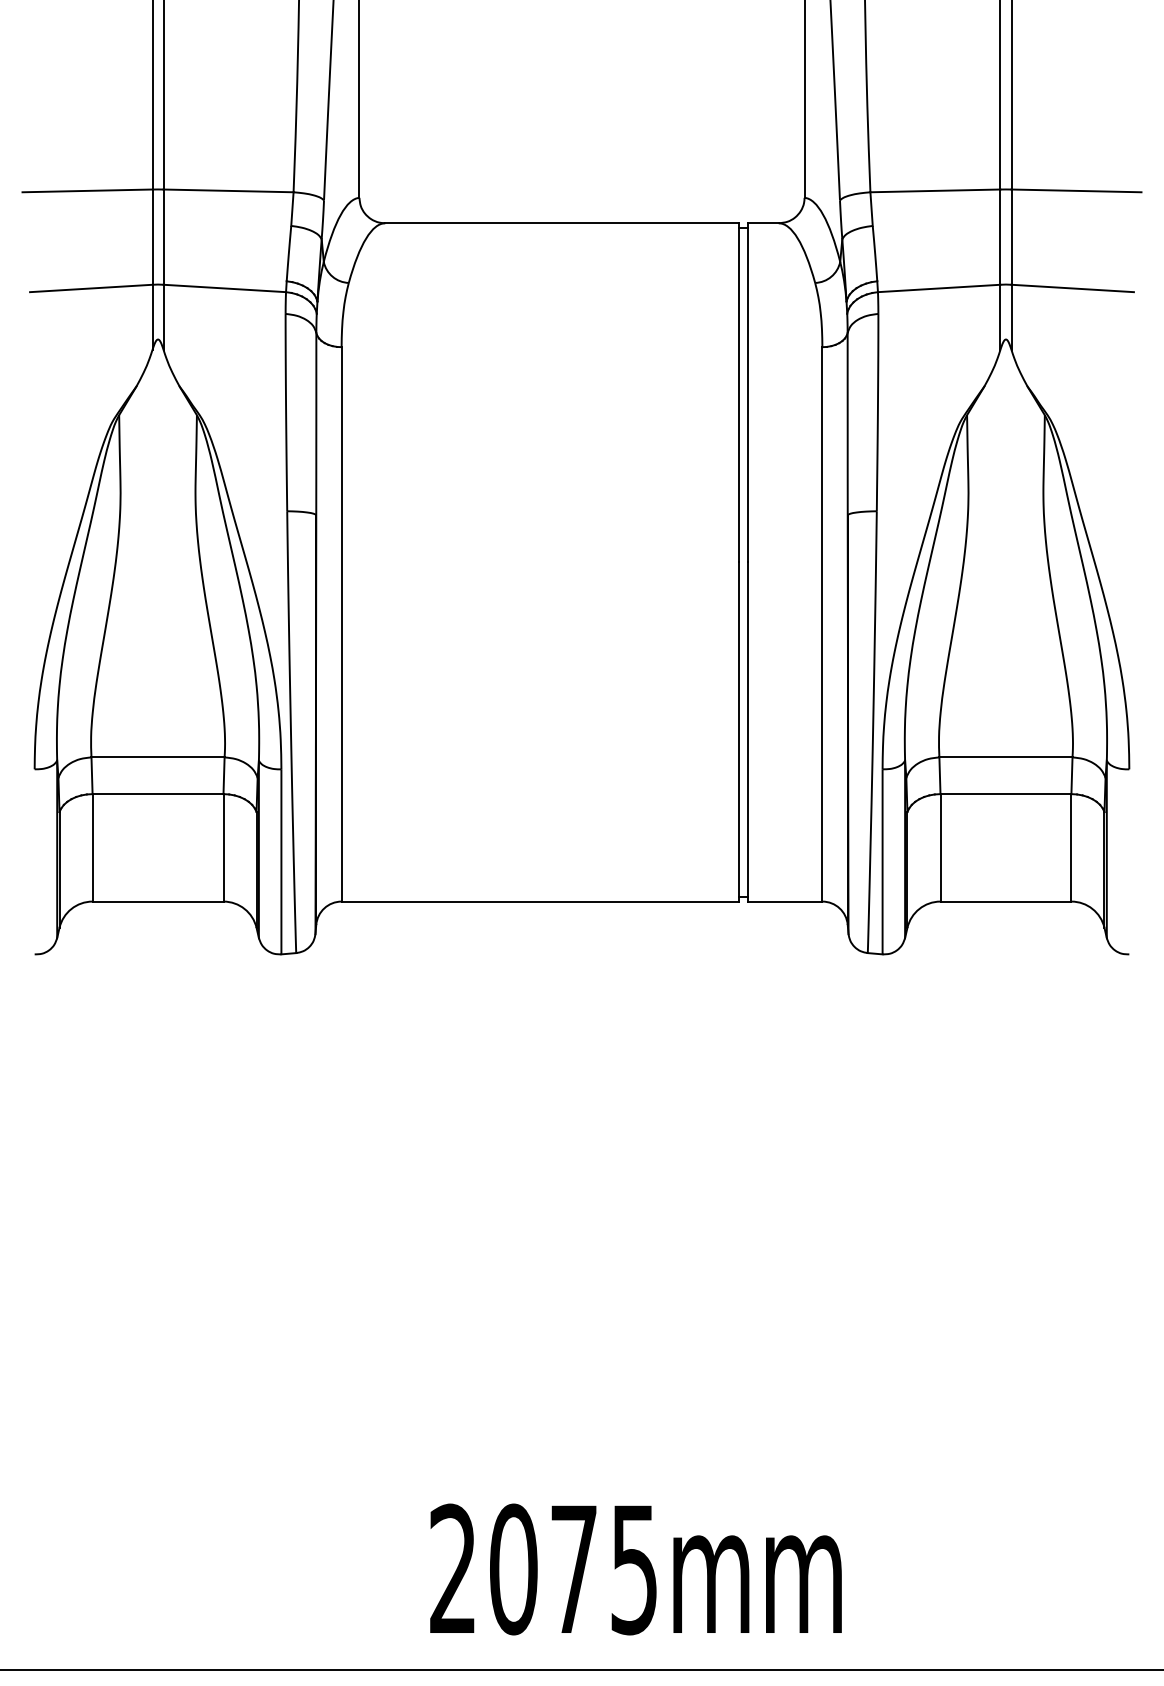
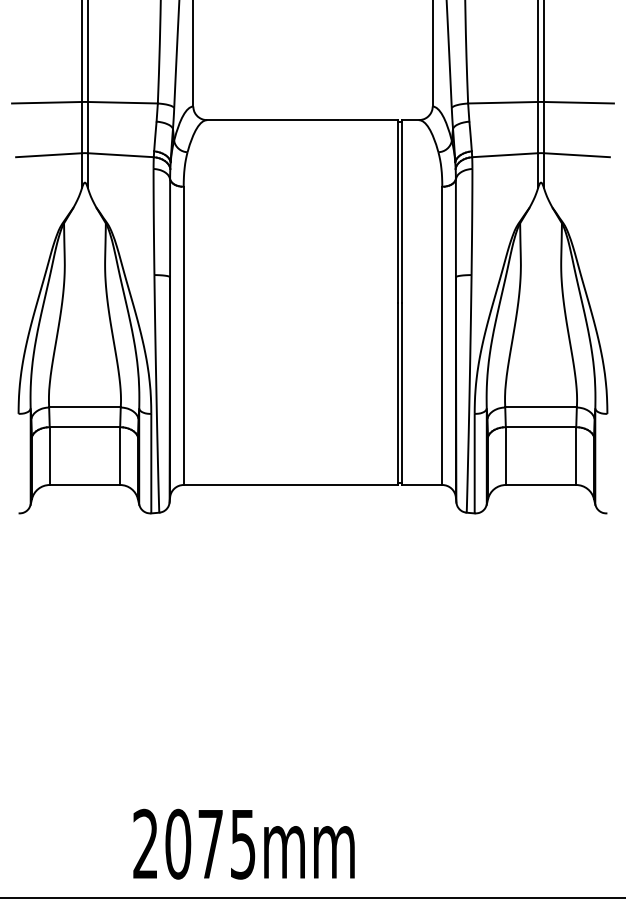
text: (634, 1568) -> (243, 843), moved

